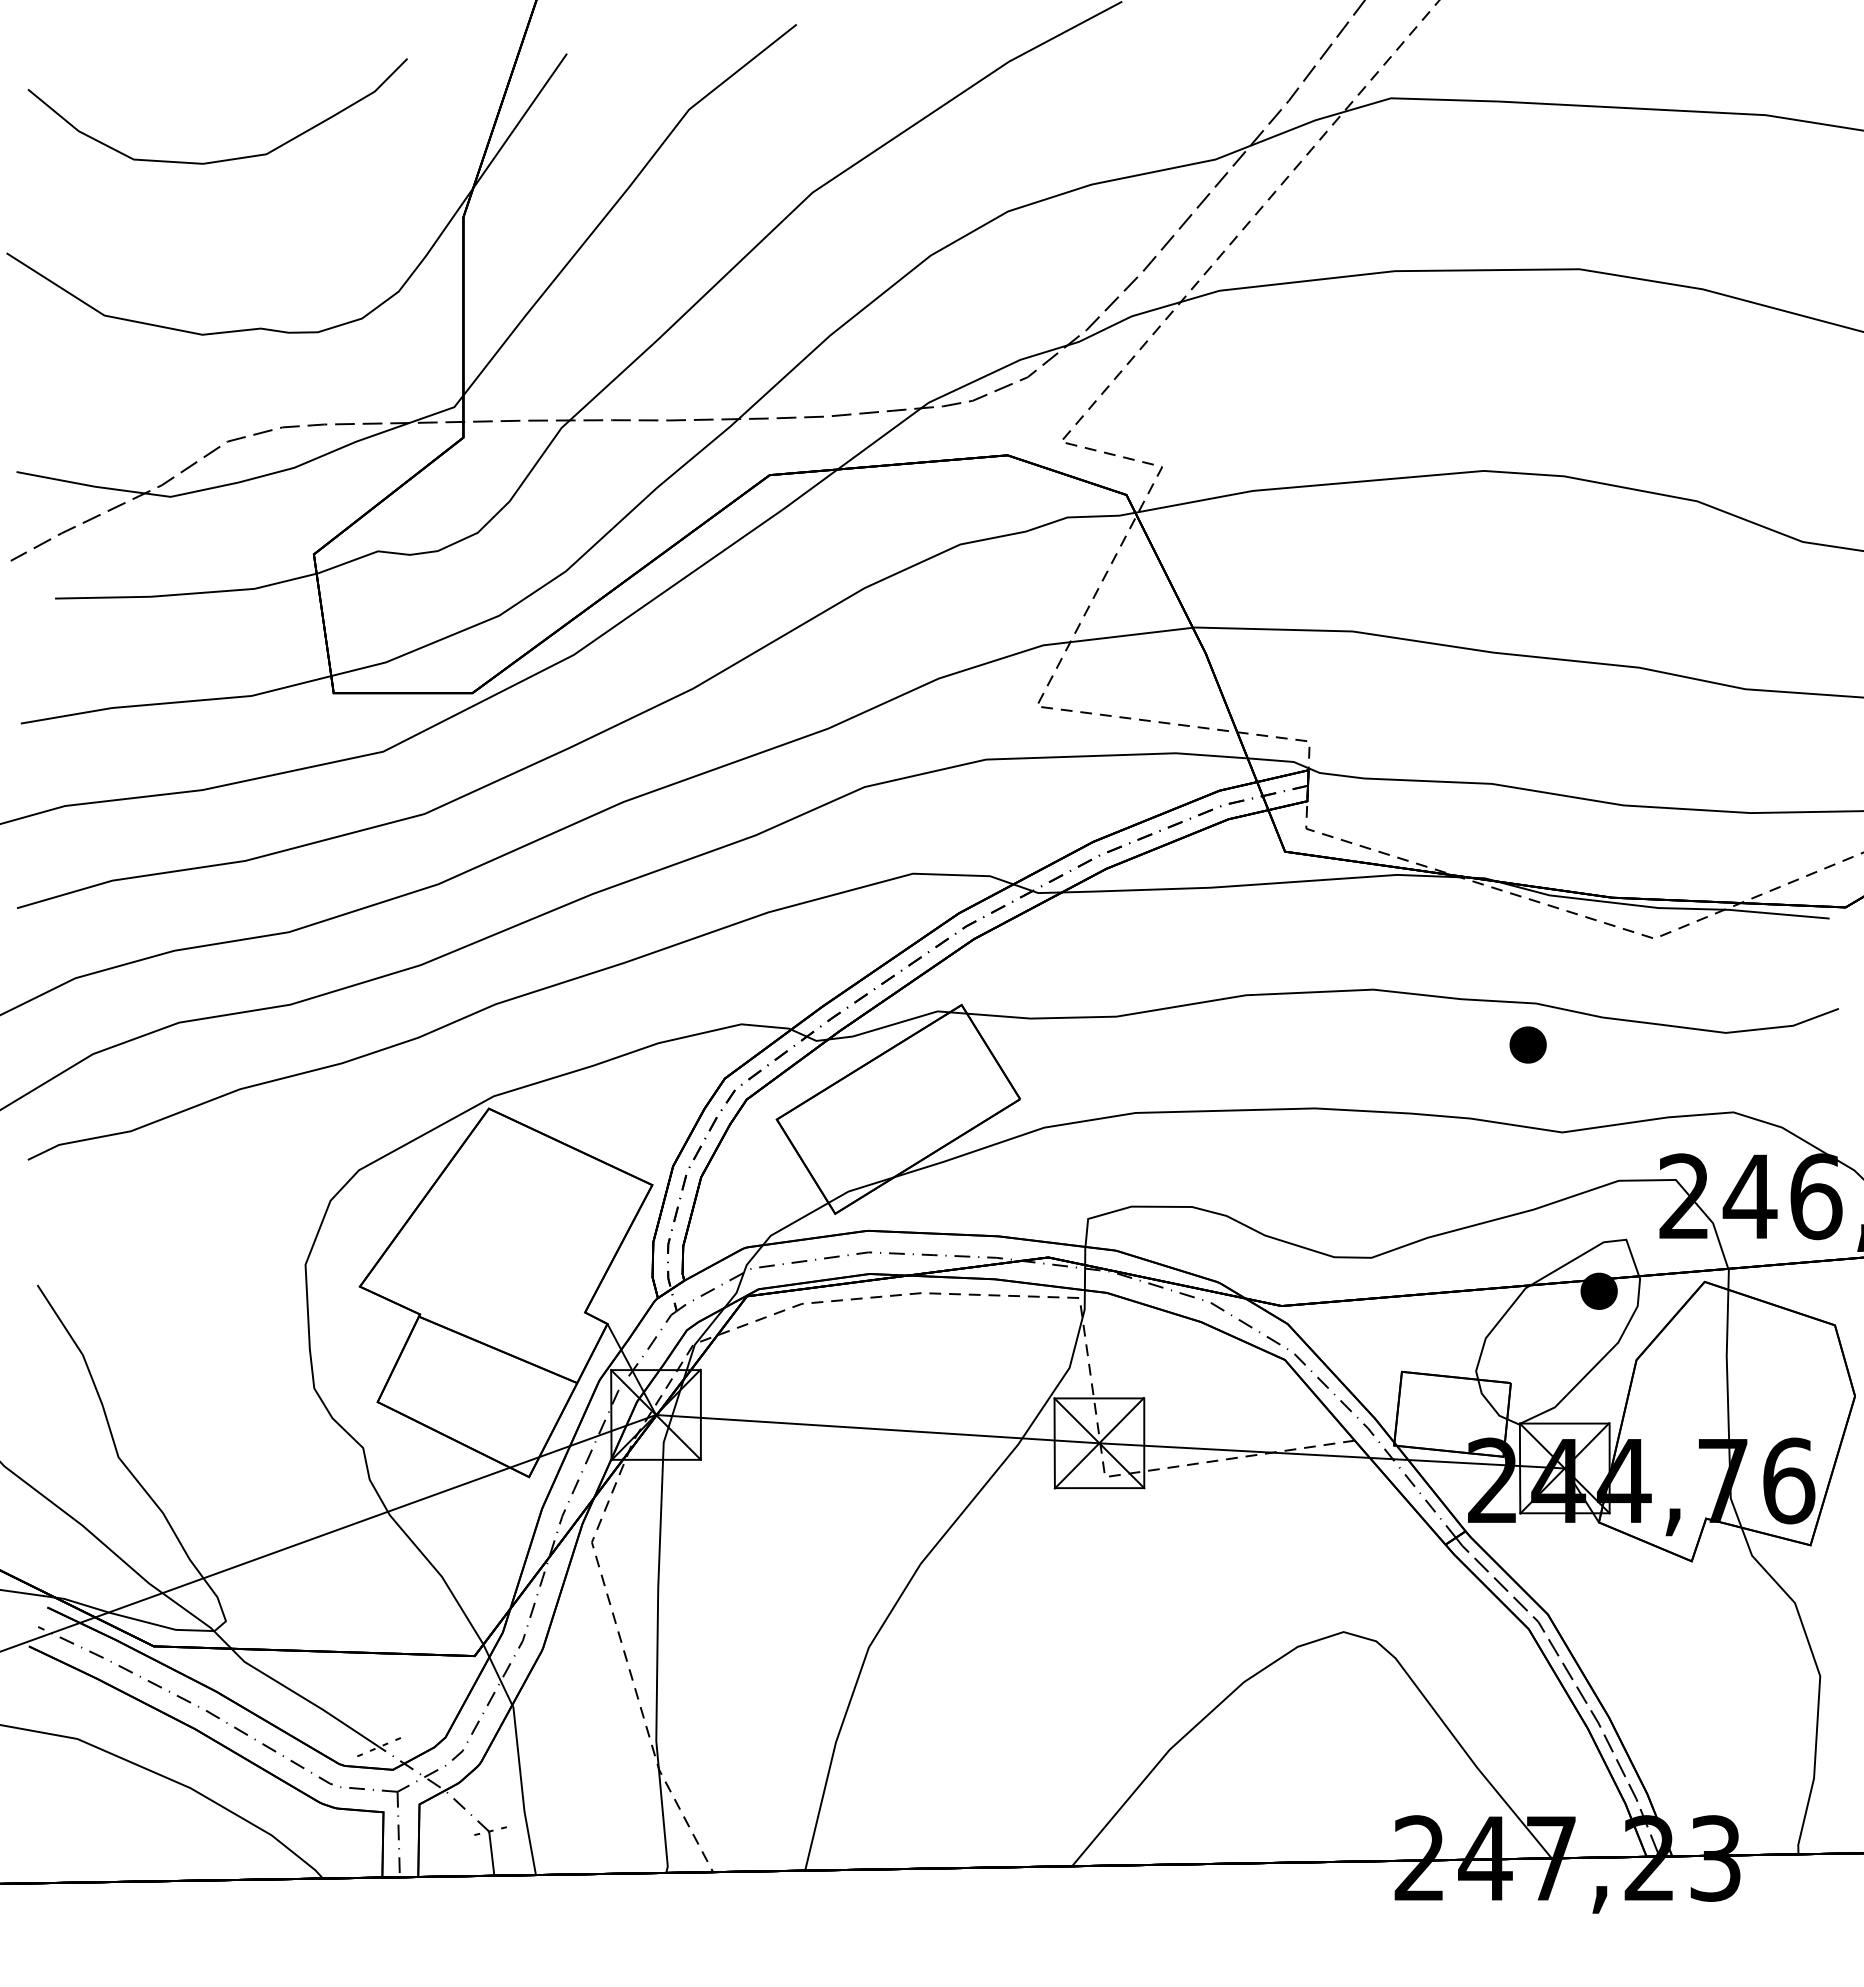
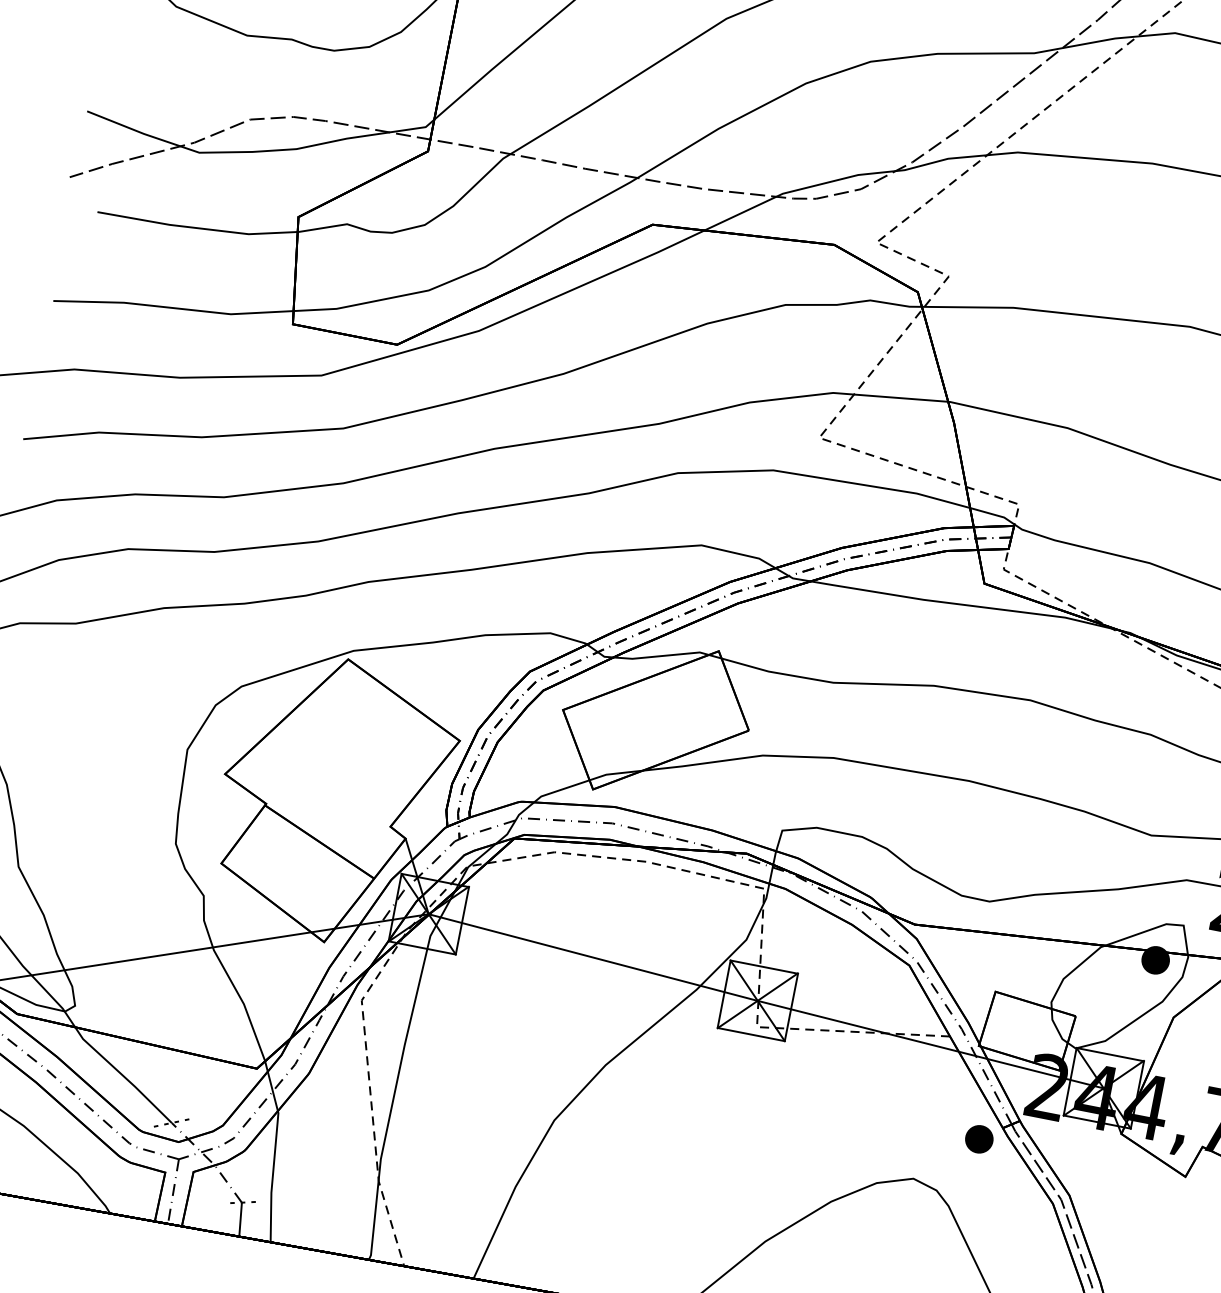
part: (1527, 1044) -> (978, 1138), moved

